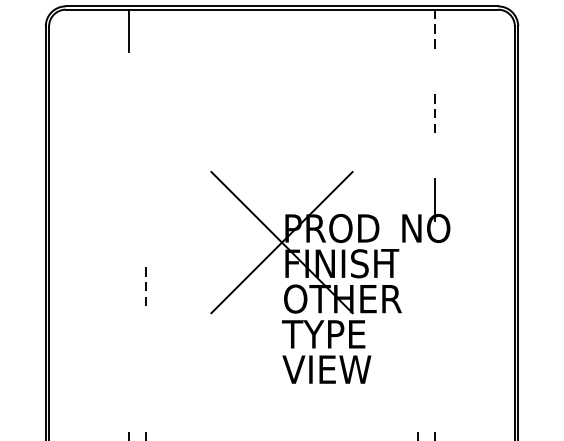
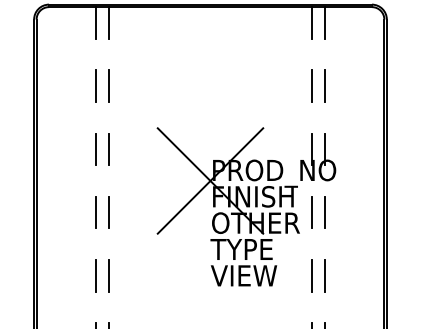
line: (145, 30) -> (108, 22), added
line: (418, 30) -> (312, 22), added
line: (434, 30) -> (324, 22), dashed -> solid
line: (129, 114) -> (96, 85), added
line: (145, 114) -> (108, 85), added
line: (418, 114) -> (312, 85), added
line: (434, 116) -> (324, 86), dashed -> solid
line: (129, 200) -> (96, 149), added
line: (145, 200) -> (108, 149), added
line: (418, 200) -> (312, 149), added
line: (129, 284) -> (96, 212), added
line: (145, 284) -> (108, 212), dashed -> solid
line: (418, 284) -> (312, 212), added
line: (434, 284) -> (324, 212), added
line: (129, 369) -> (96, 275), added
line: (145, 369) -> (108, 275), added
line: (417, 369) -> (311, 275), added
line: (434, 369) -> (324, 275), added

